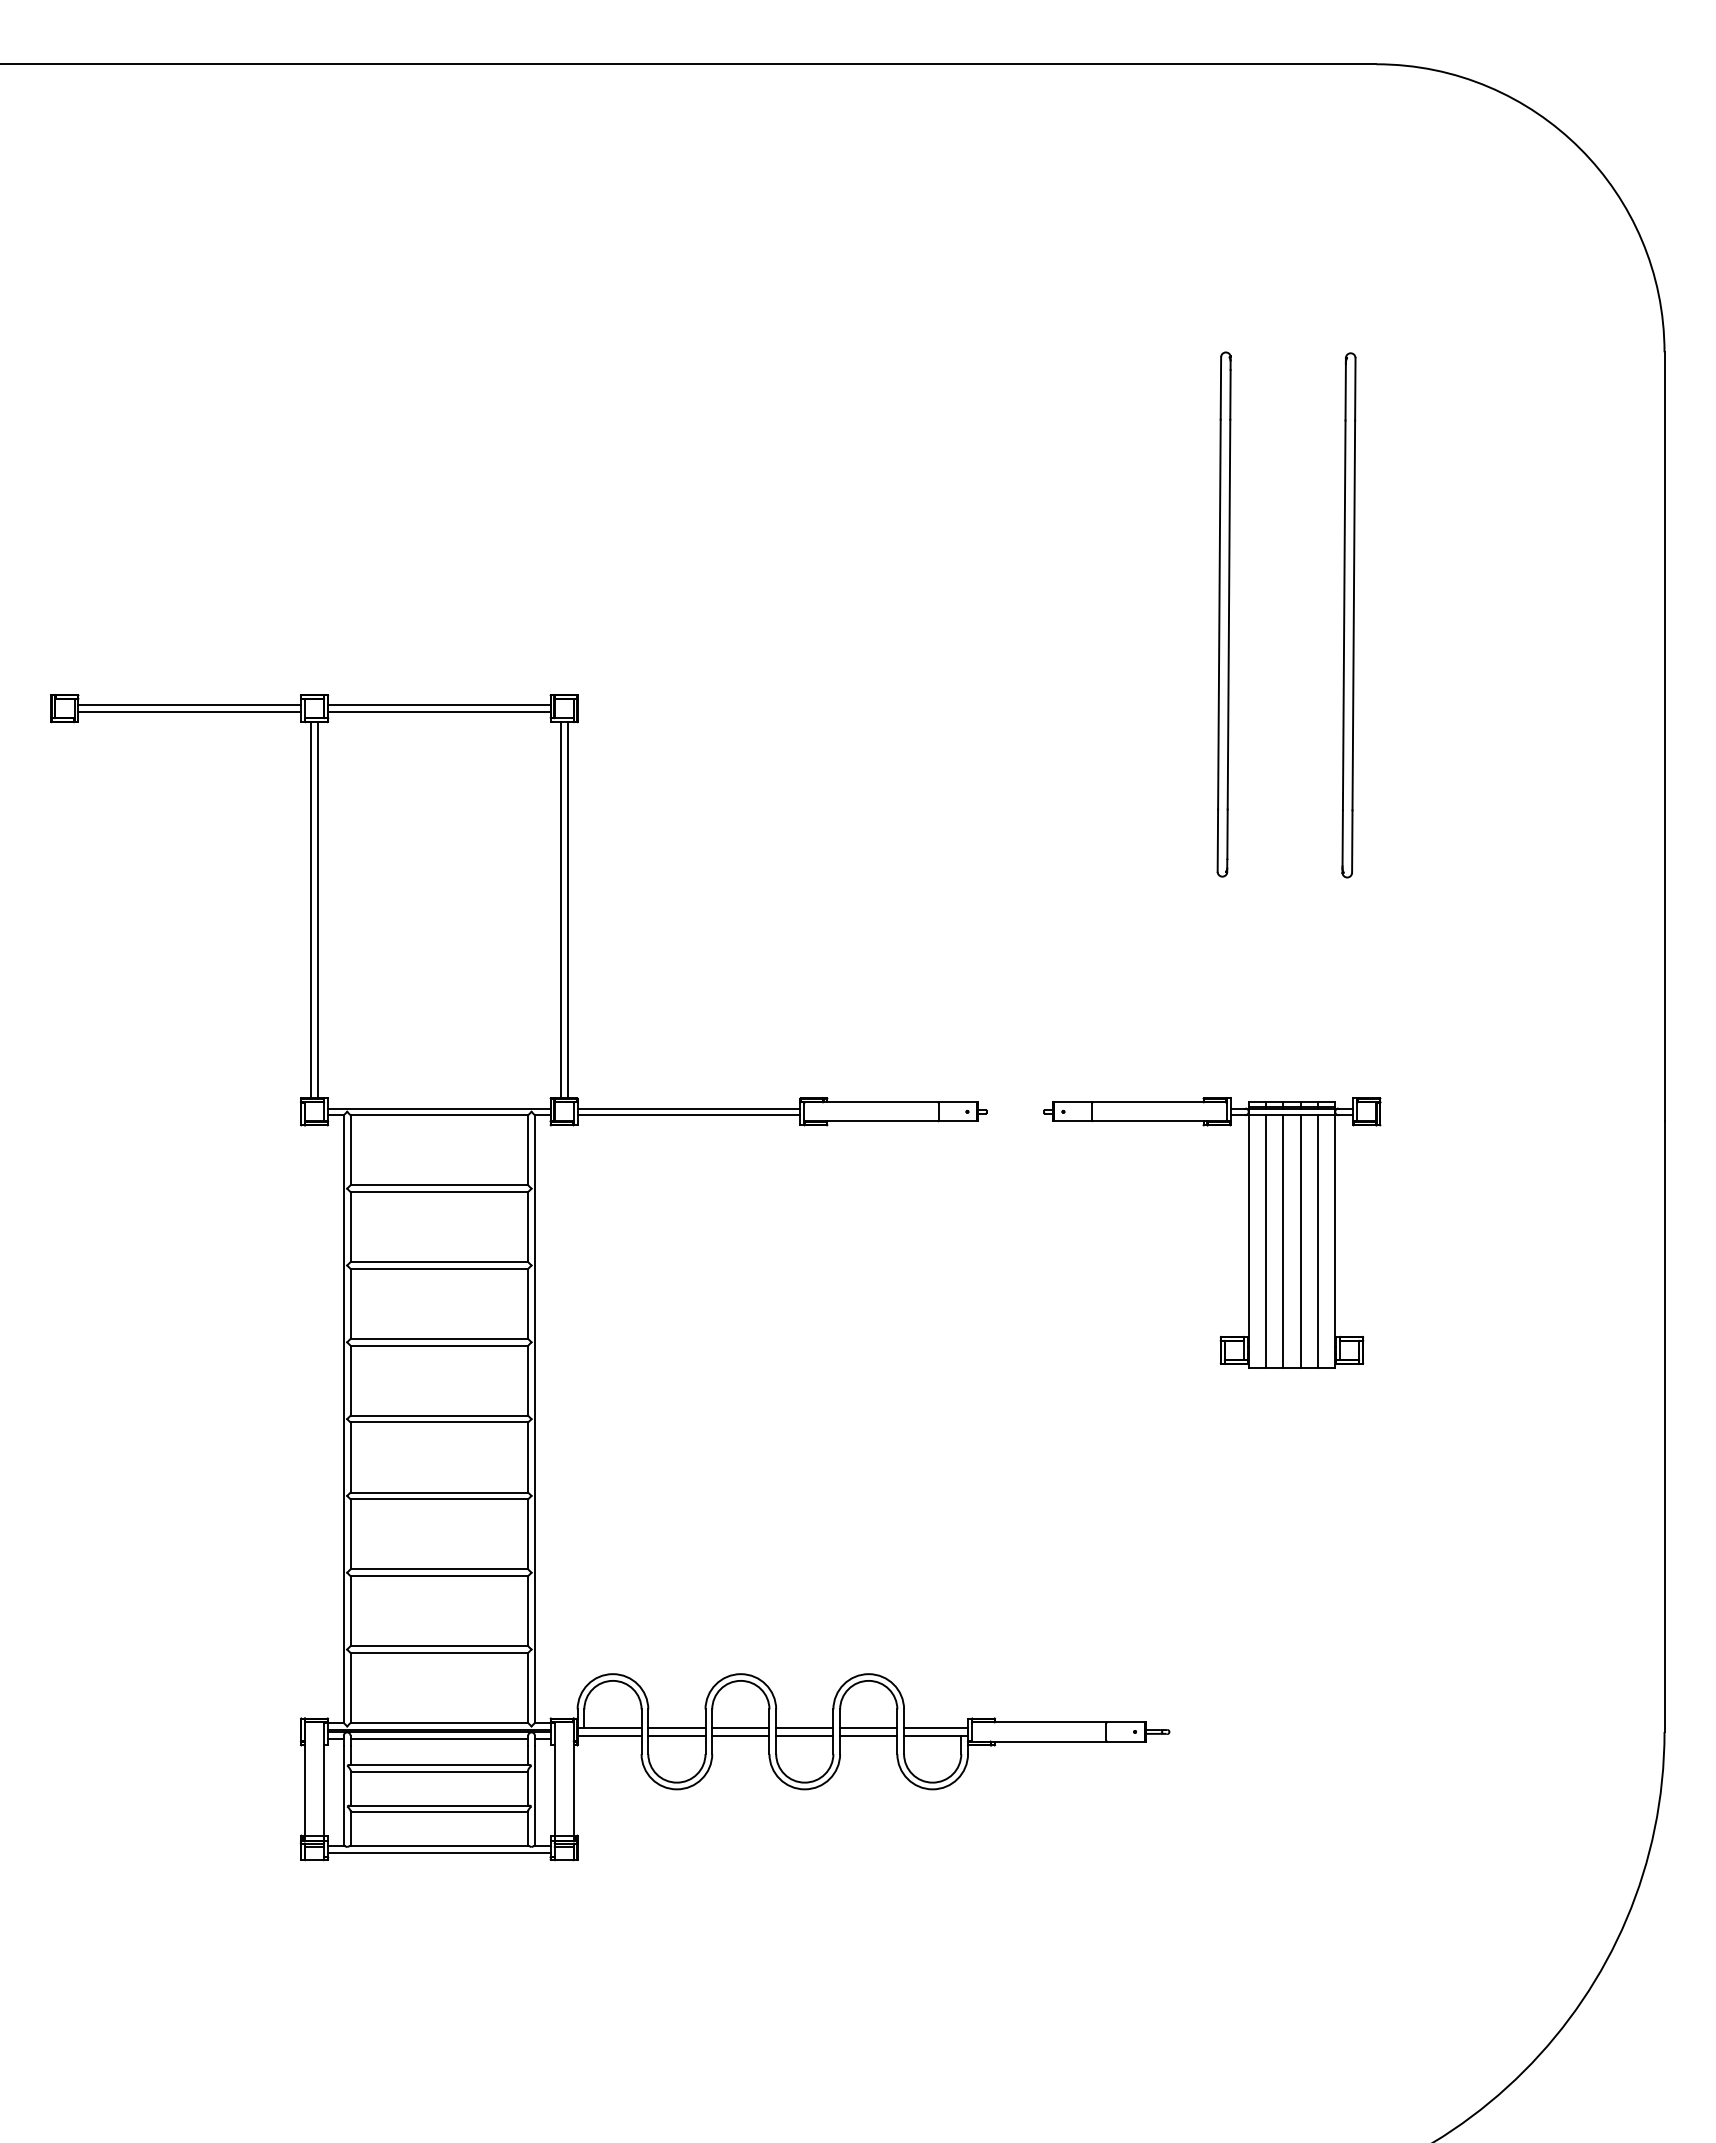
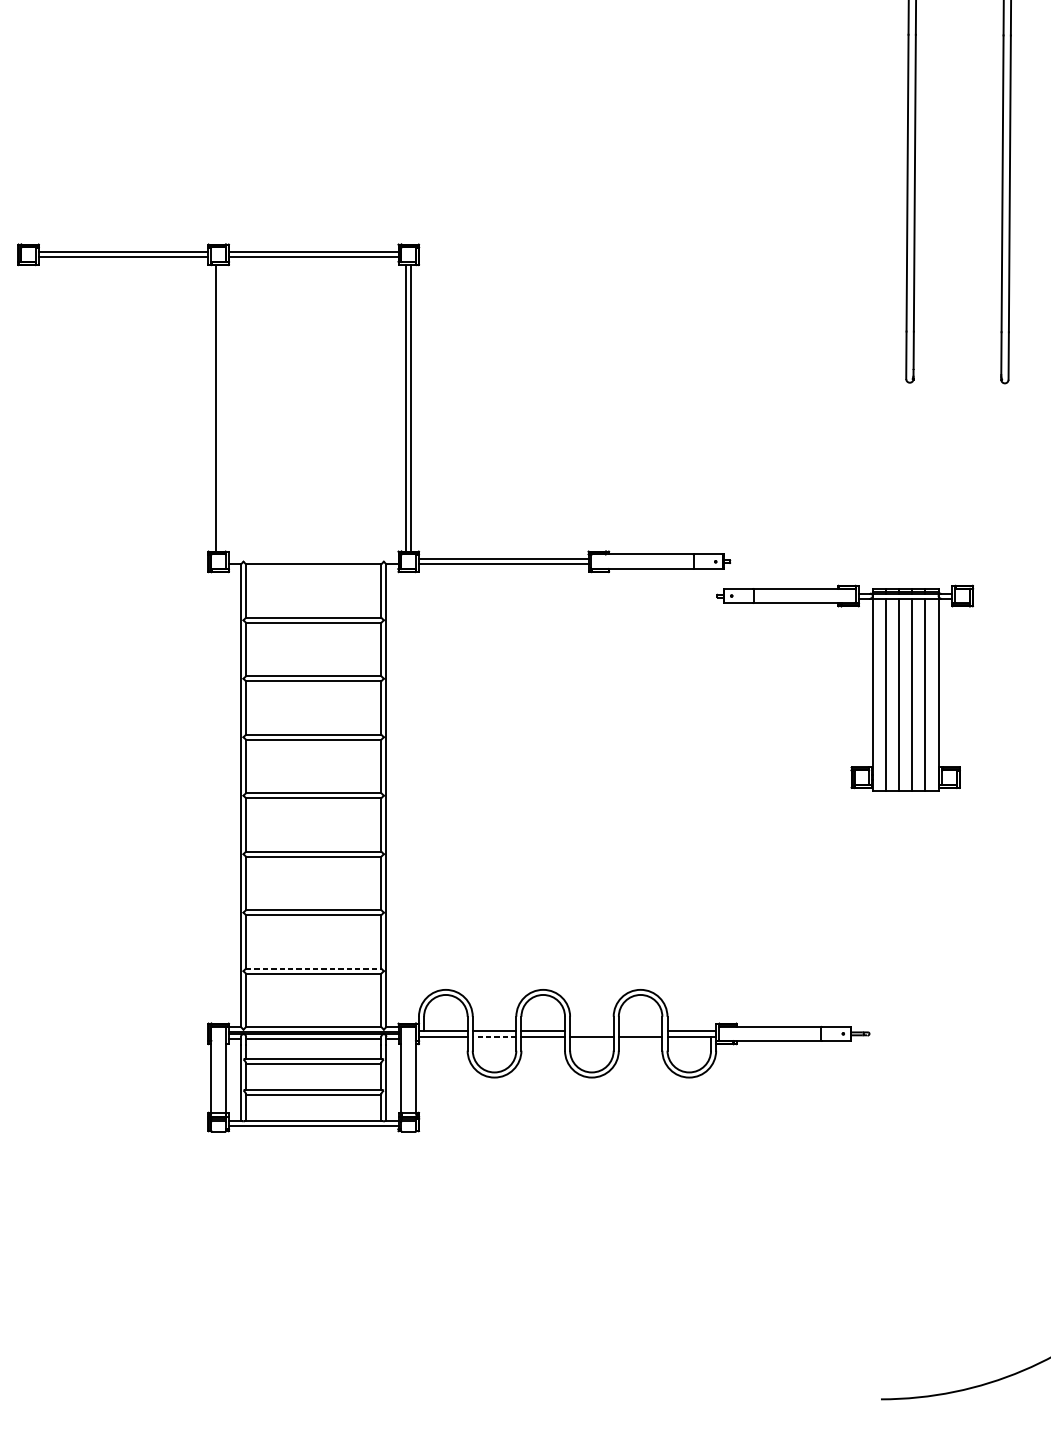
line: (317, 910) -> (220, 408), removed
line: (439, 1108) -> (313, 559), removed
part: (1248, 1232) -> (872, 687), moved
line: (439, 1646) -> (313, 968), solid -> dashed
line: (804, 1727) -> (591, 1030), removed
line: (868, 1727) -> (640, 1030), removed
line: (676, 1735) -> (494, 1036), solid -> dashed

